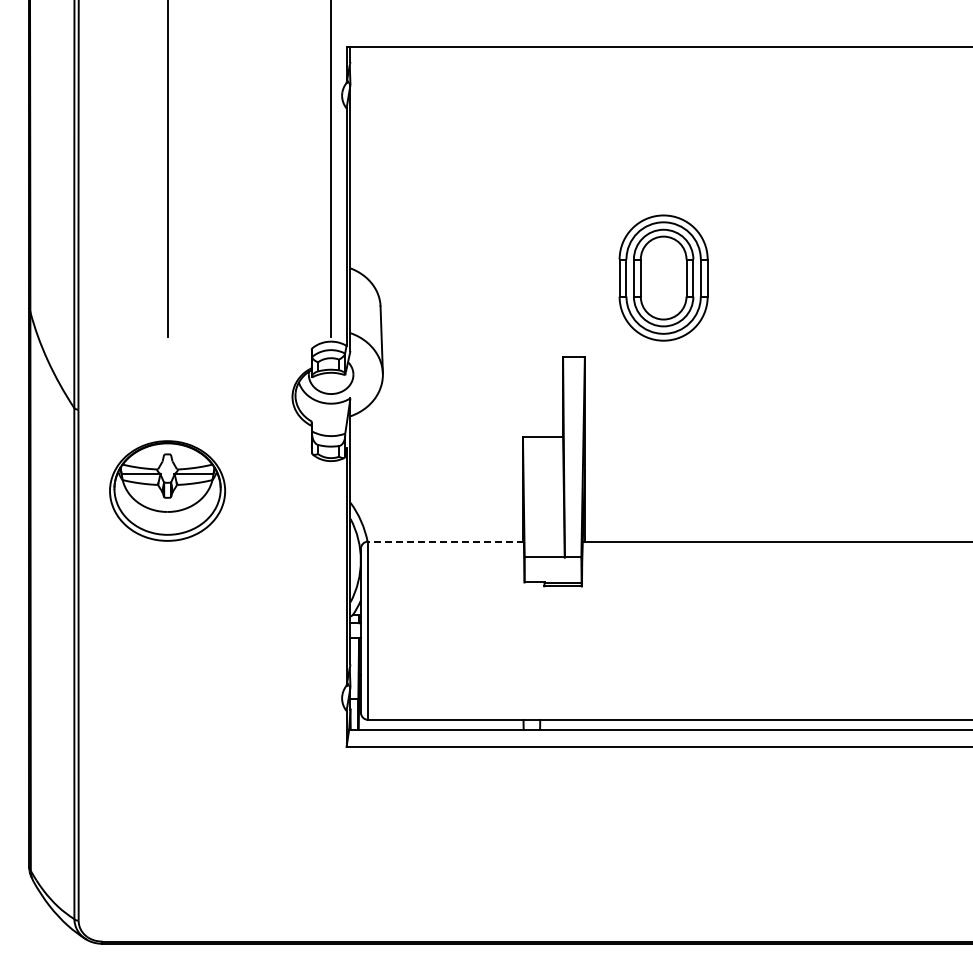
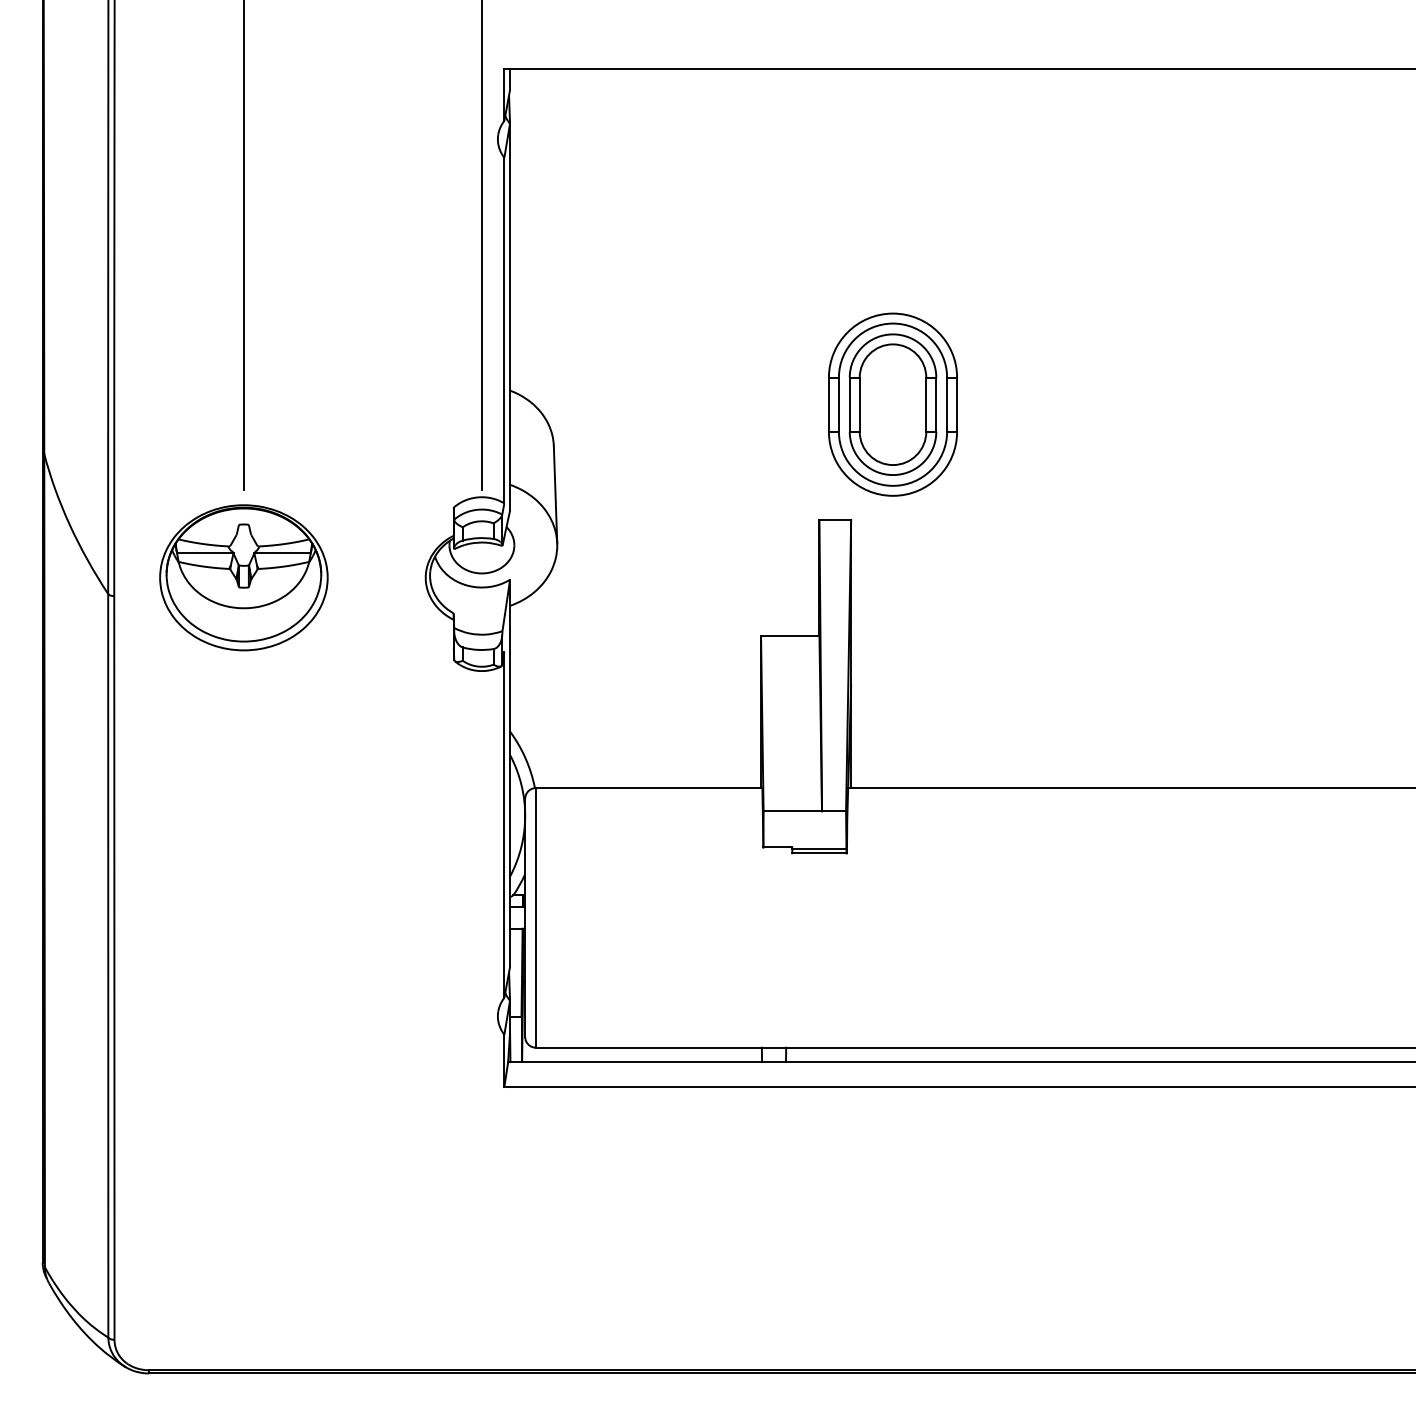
part: (663, 277) -> (892, 403), moved
part: (167, 490) -> (243, 577), moved
line: (446, 541) -> (649, 788), dashed -> solid

